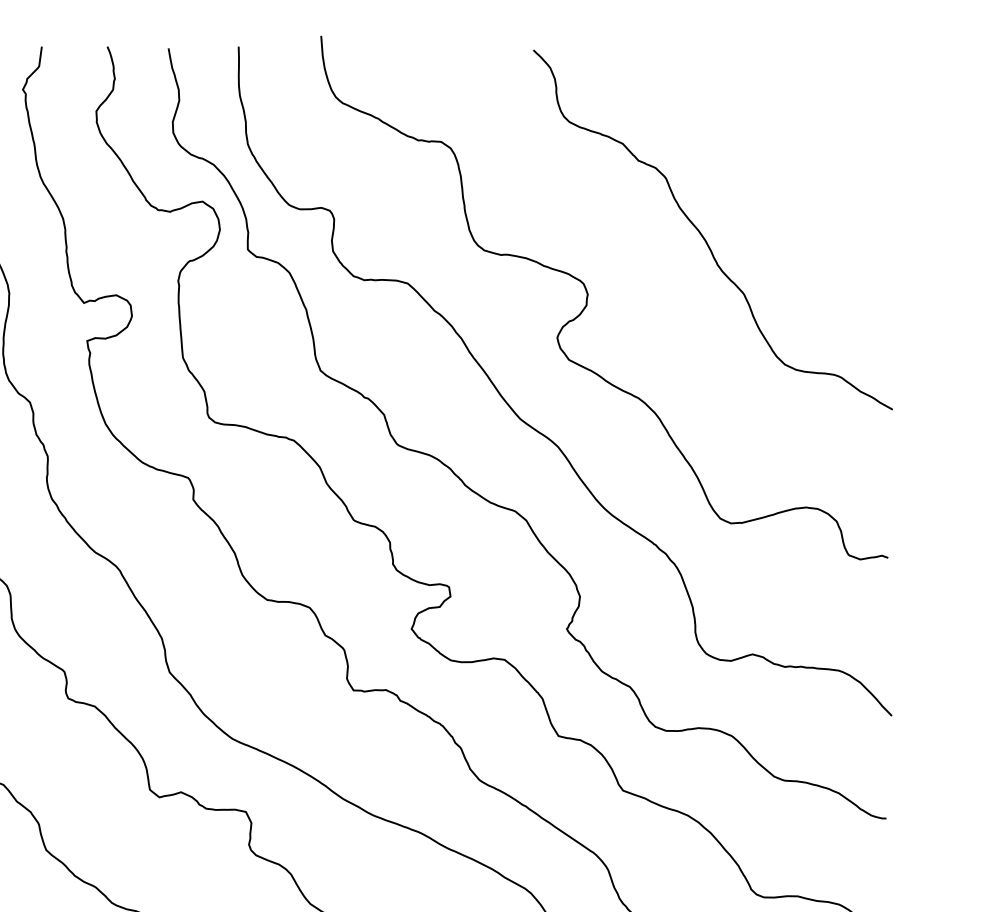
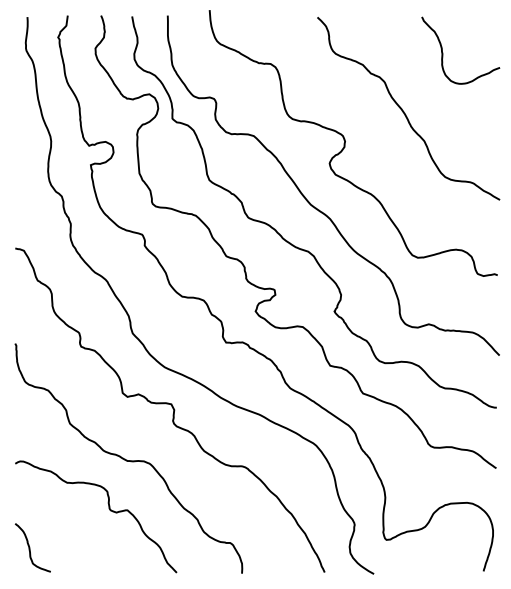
curve: (781, 119) -> (443, 52), added

